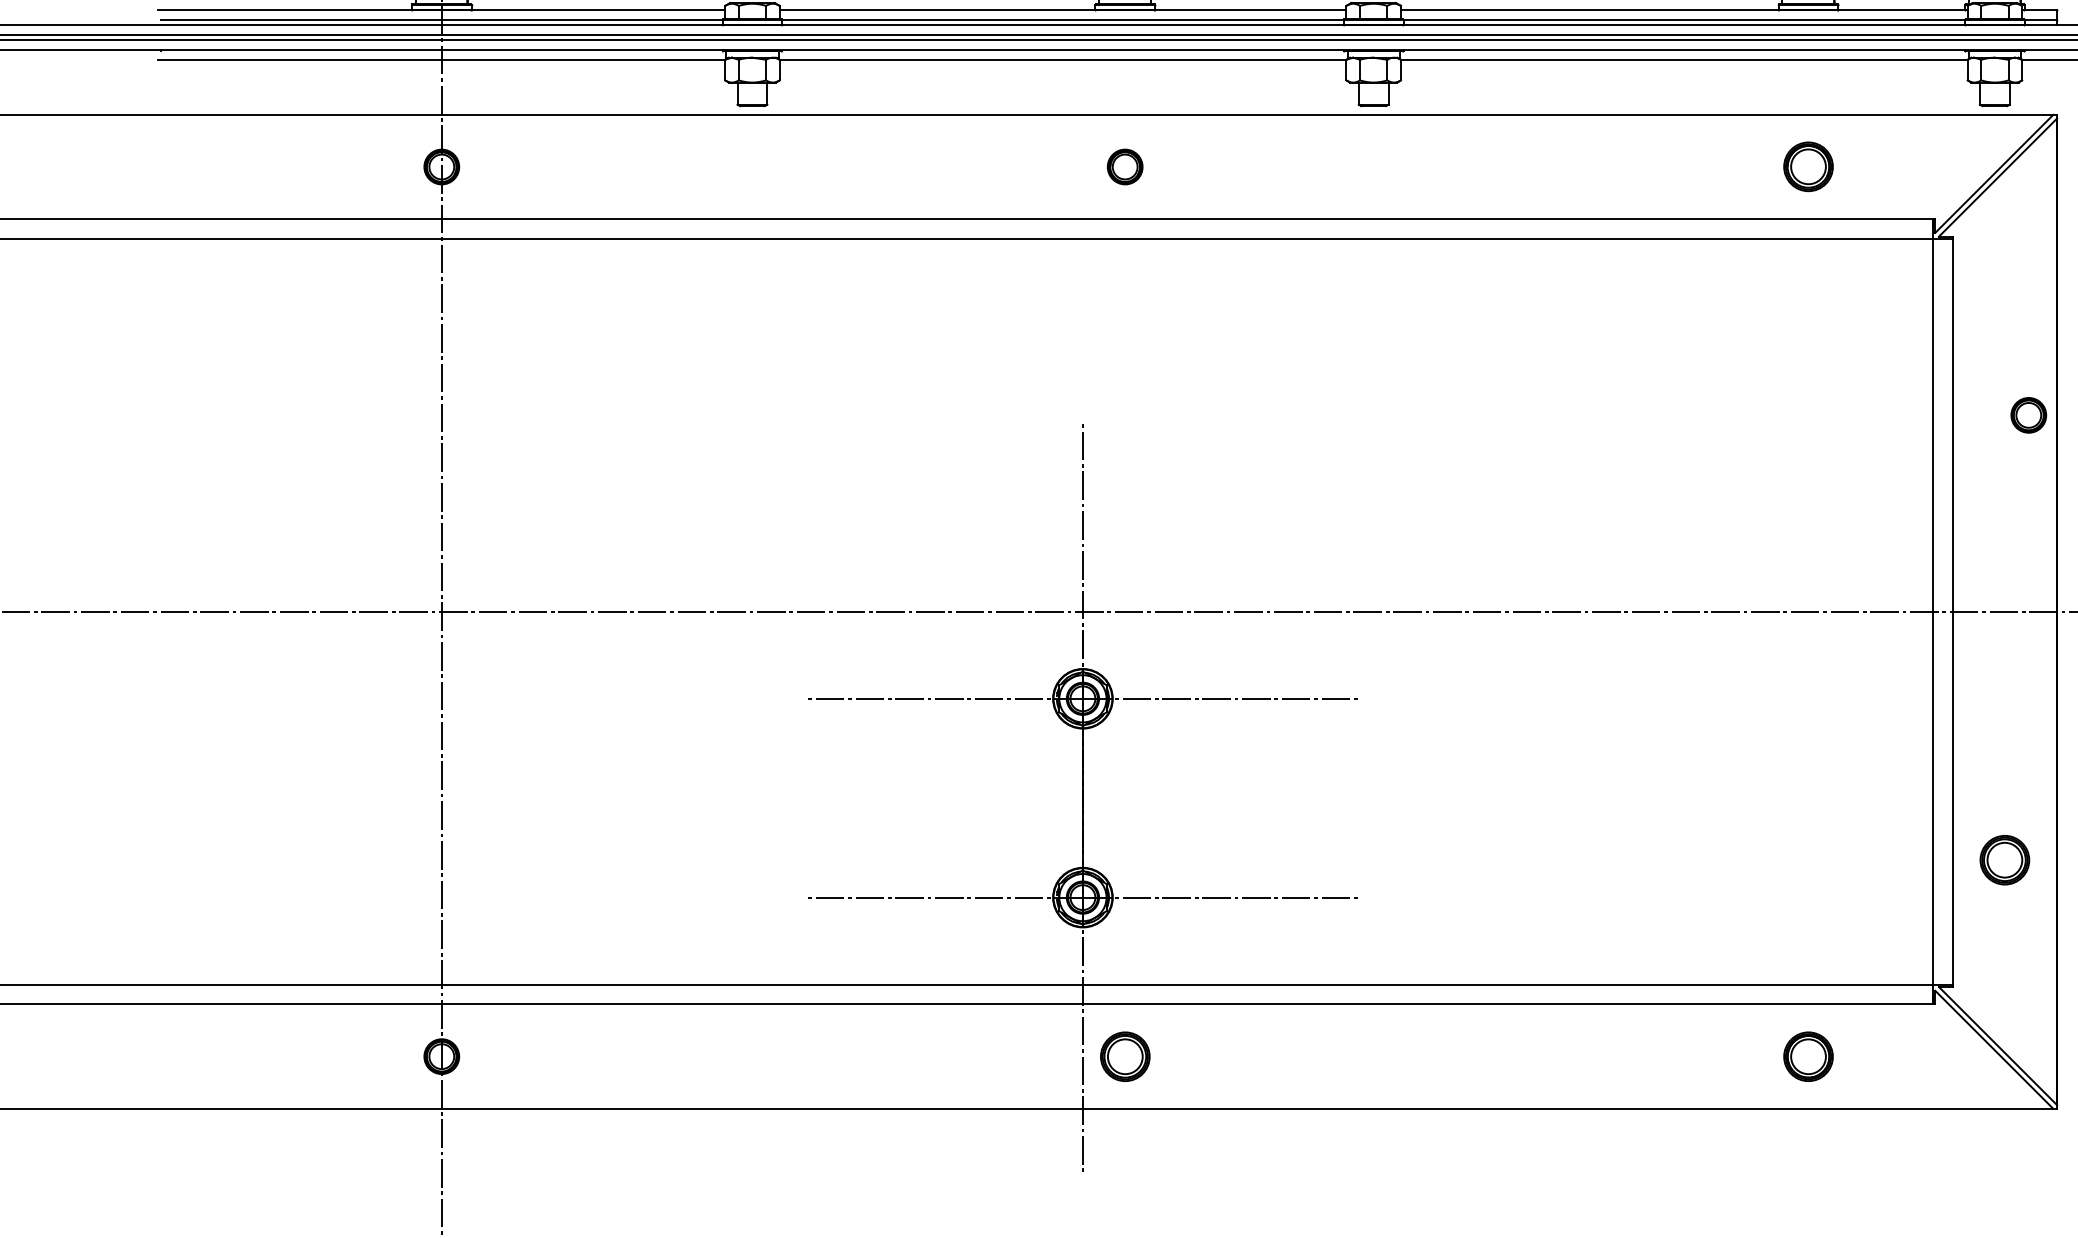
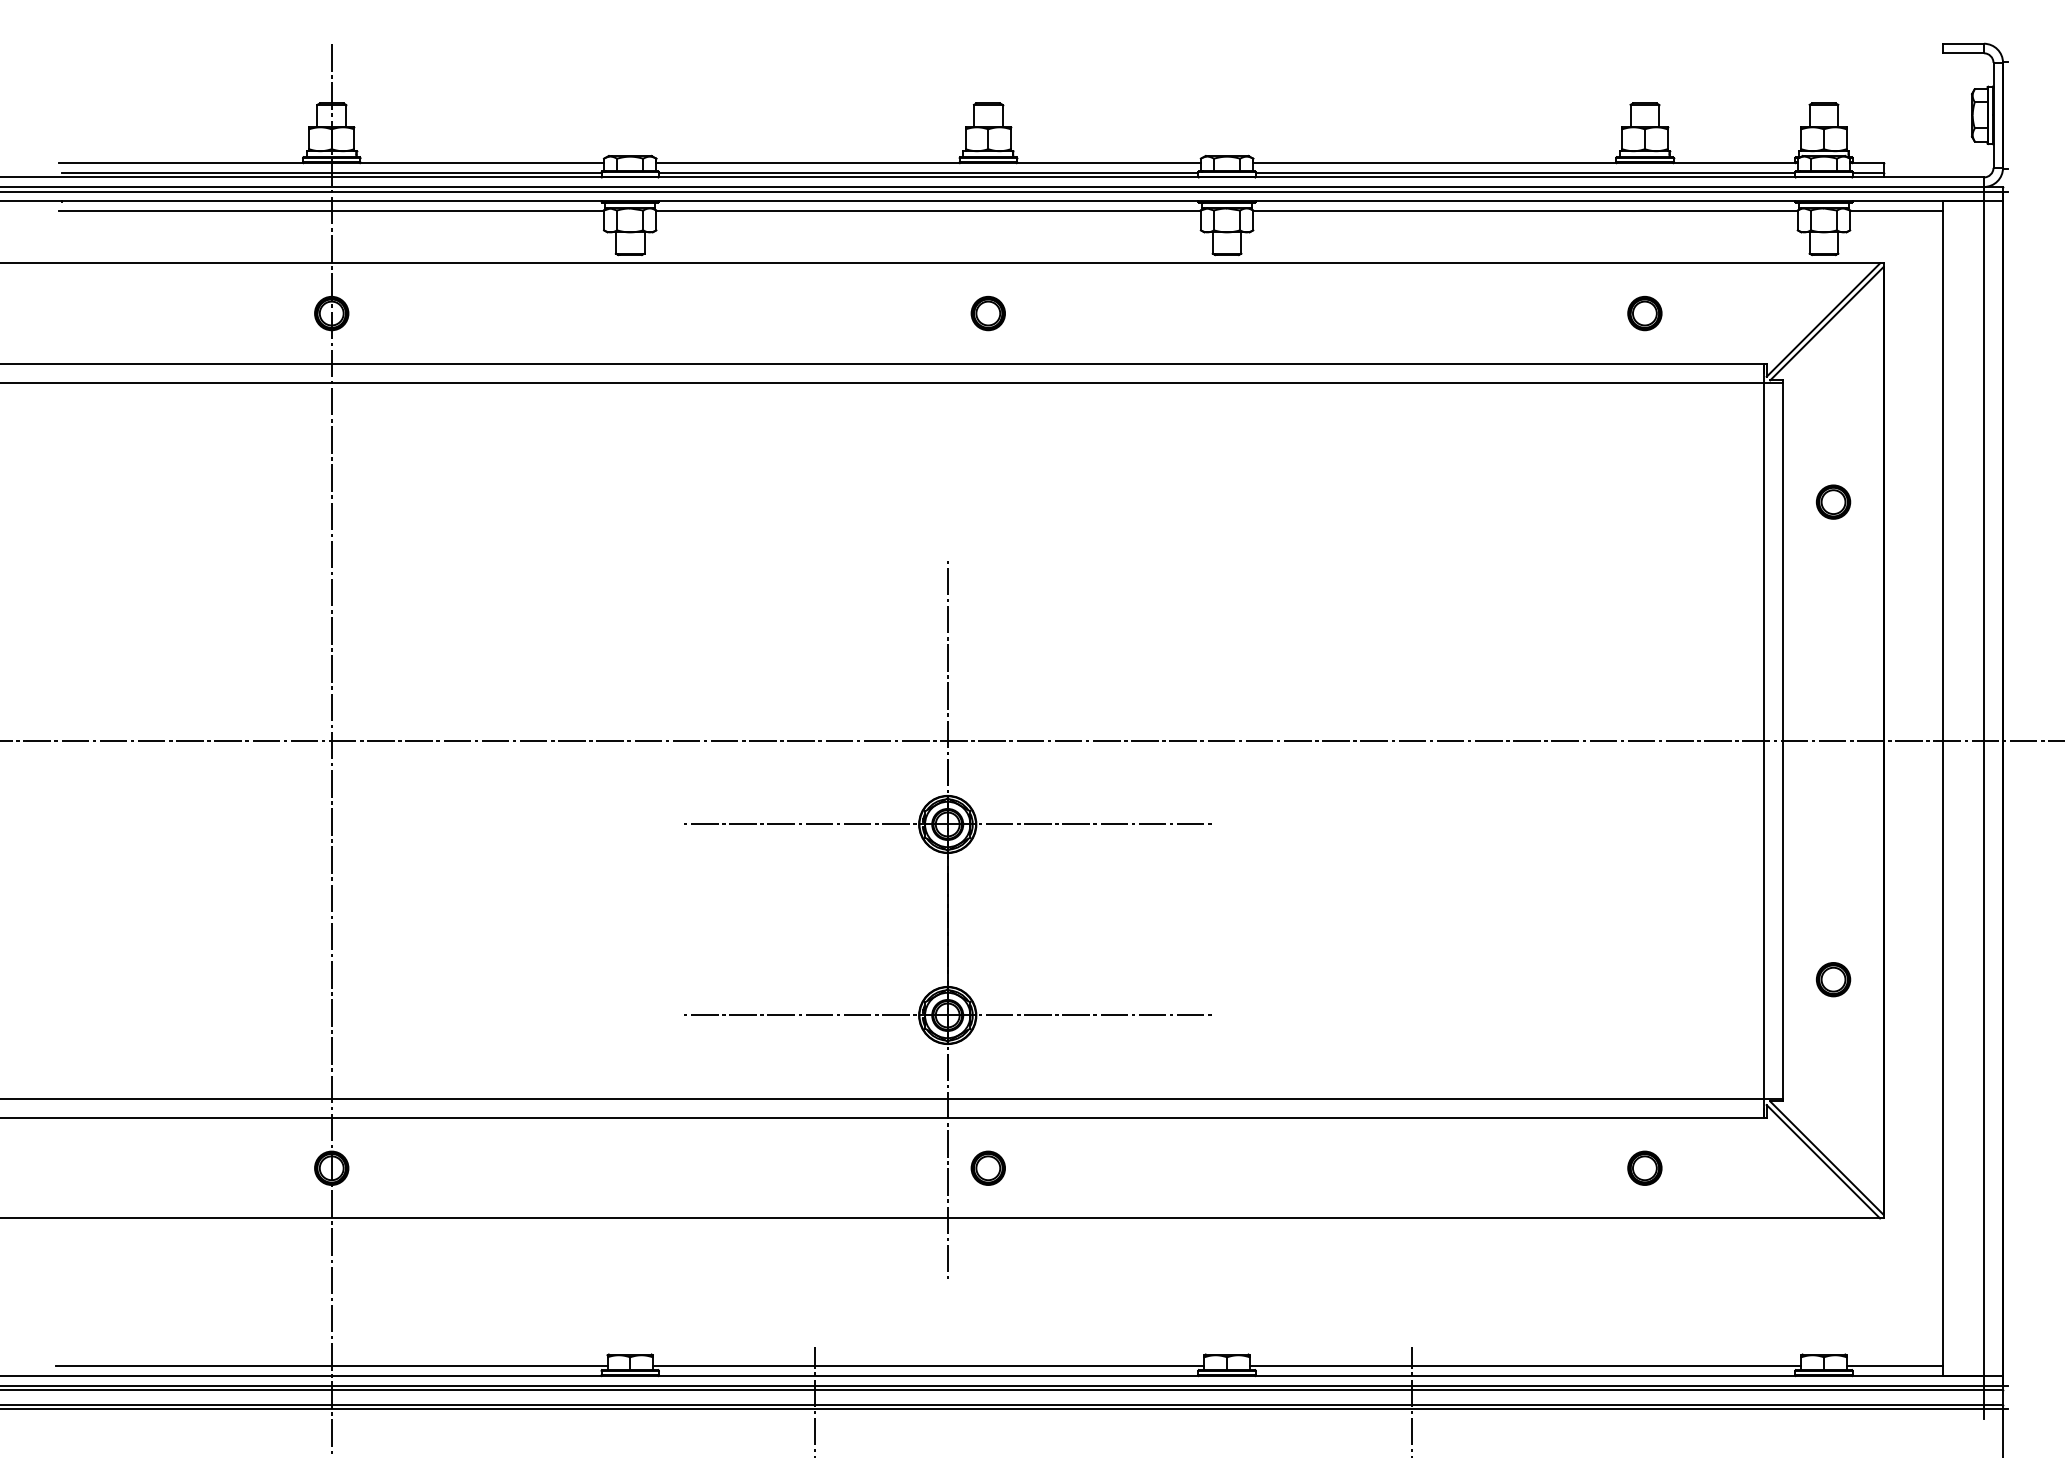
part: (1808, 166) -> (1644, 313), size x0.71
part: (2028, 414) -> (1833, 501), moved
part: (2004, 860) -> (1833, 979), size x0.71
part: (1124, 1055) -> (987, 1167), size x0.71
part: (1808, 1055) -> (1644, 1167), size x0.71

